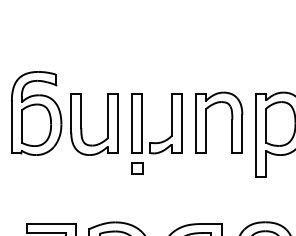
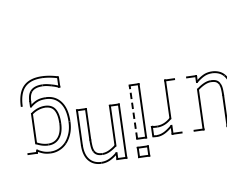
line: (132, 123) -> (133, 111), solid -> dashed
line: (181, 123) -> (177, 105), removed
line: (195, 123) -> (190, 103), removed
line: (11, 127) -> (24, 130), removed
part: (82, 128) -> (91, 139), moved

